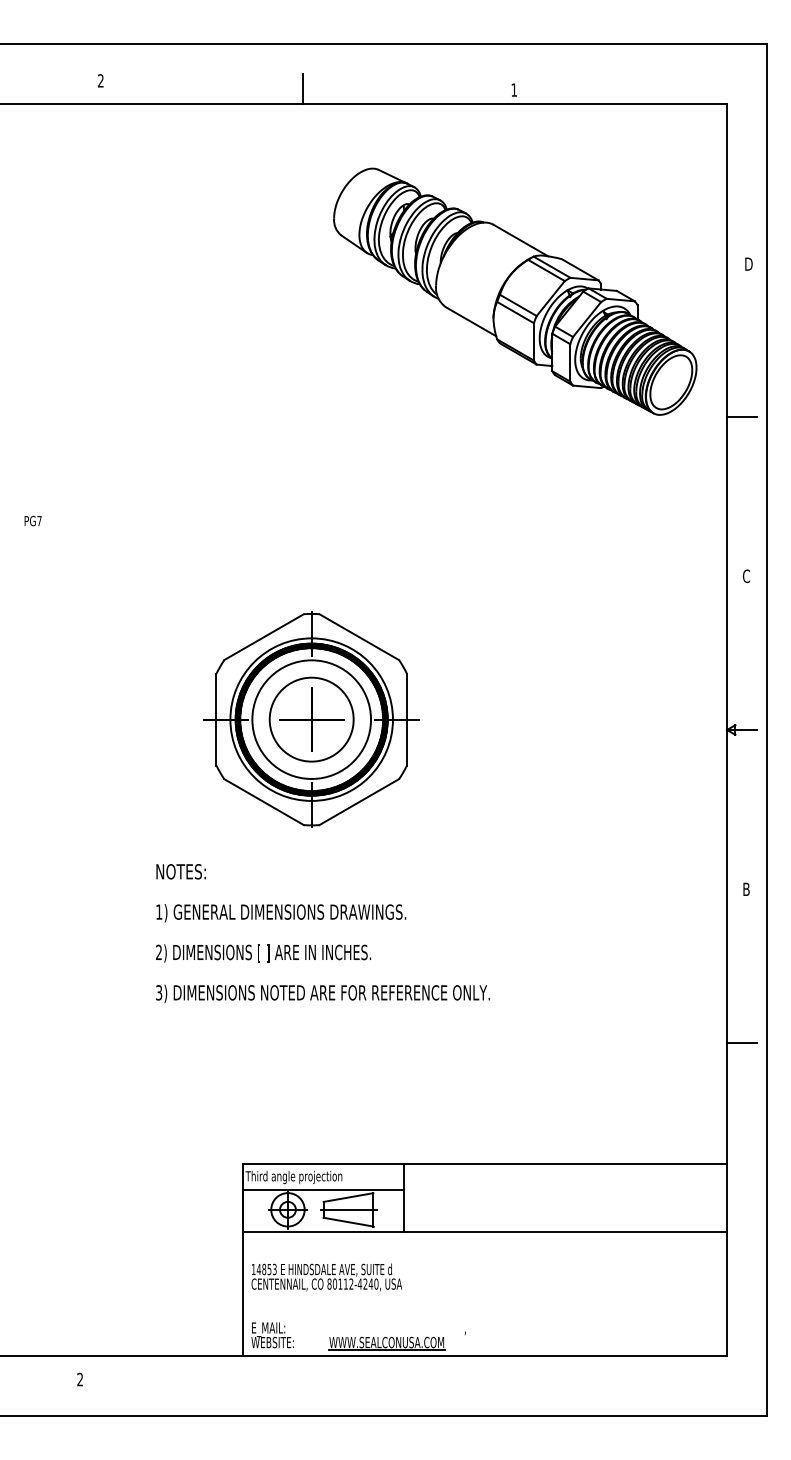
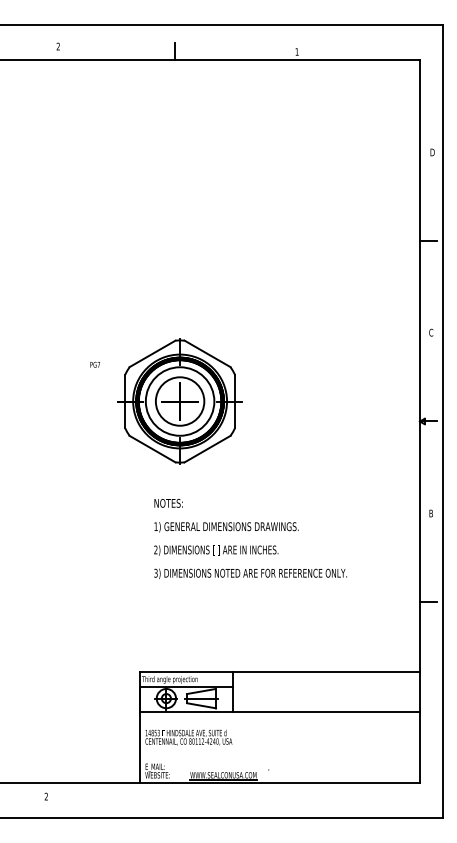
part: (514, 291) -> (297, 168), removed
text: (31, 520) -> (94, 364), moved
part: (310, 719) -> (179, 401), moved
text: (322, 934) -> (250, 539), moved

